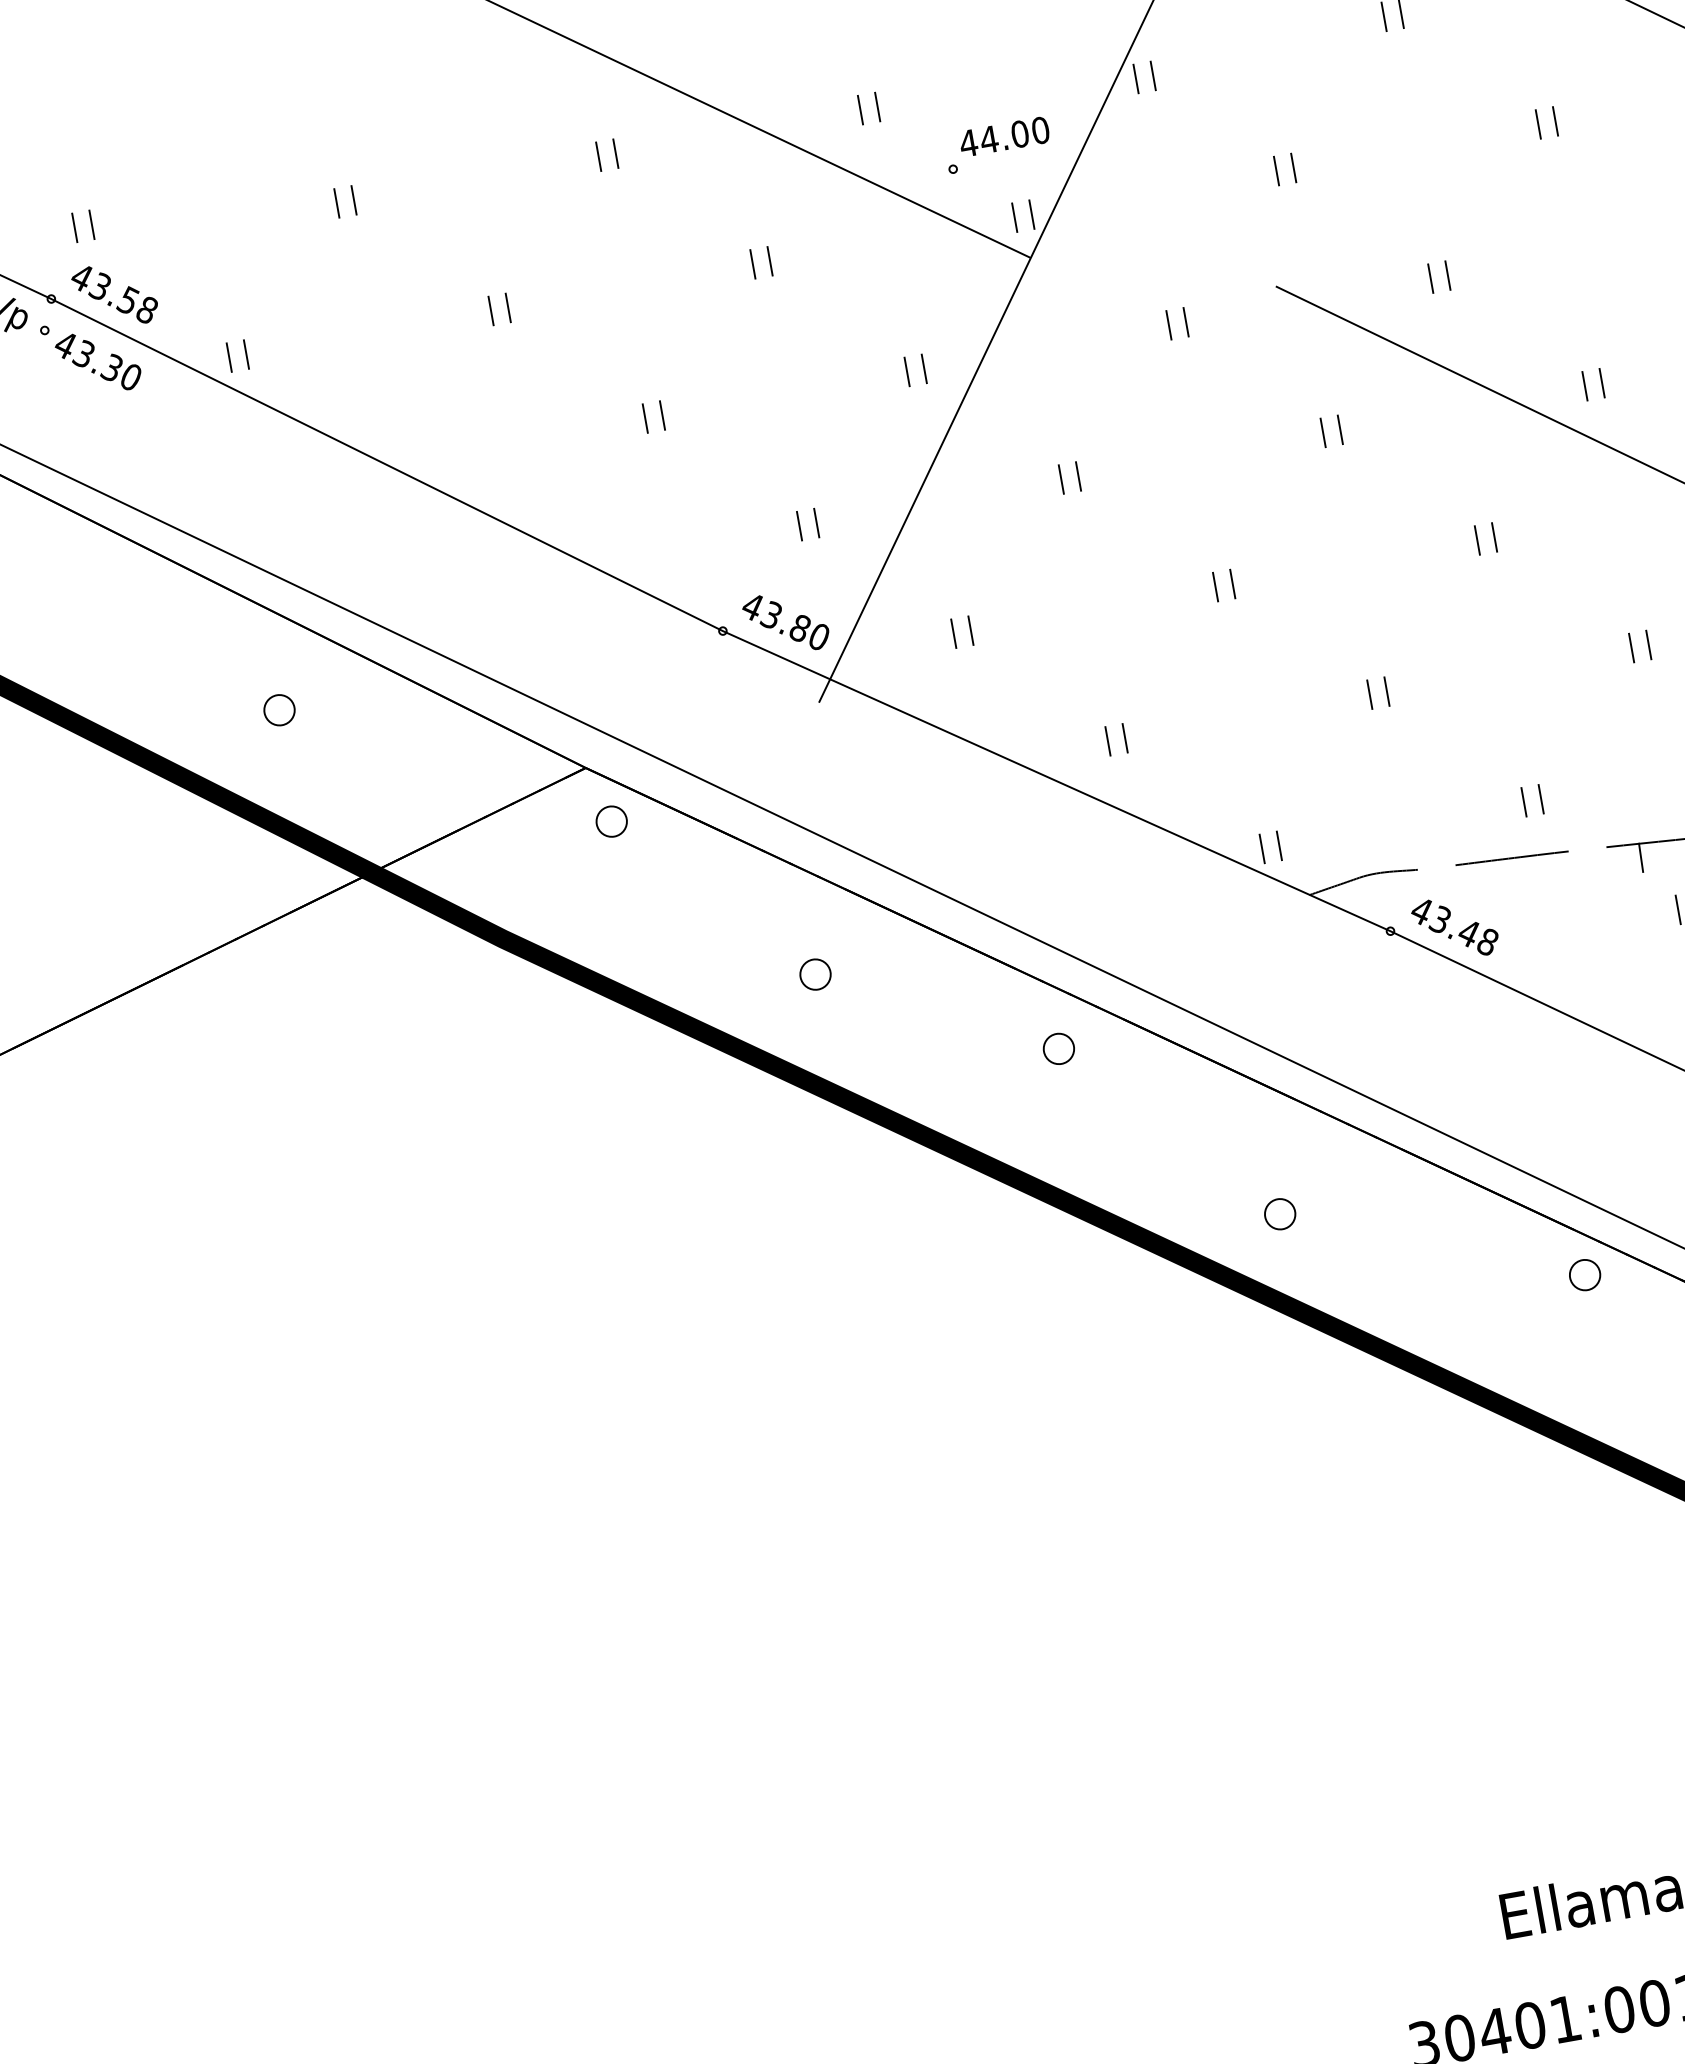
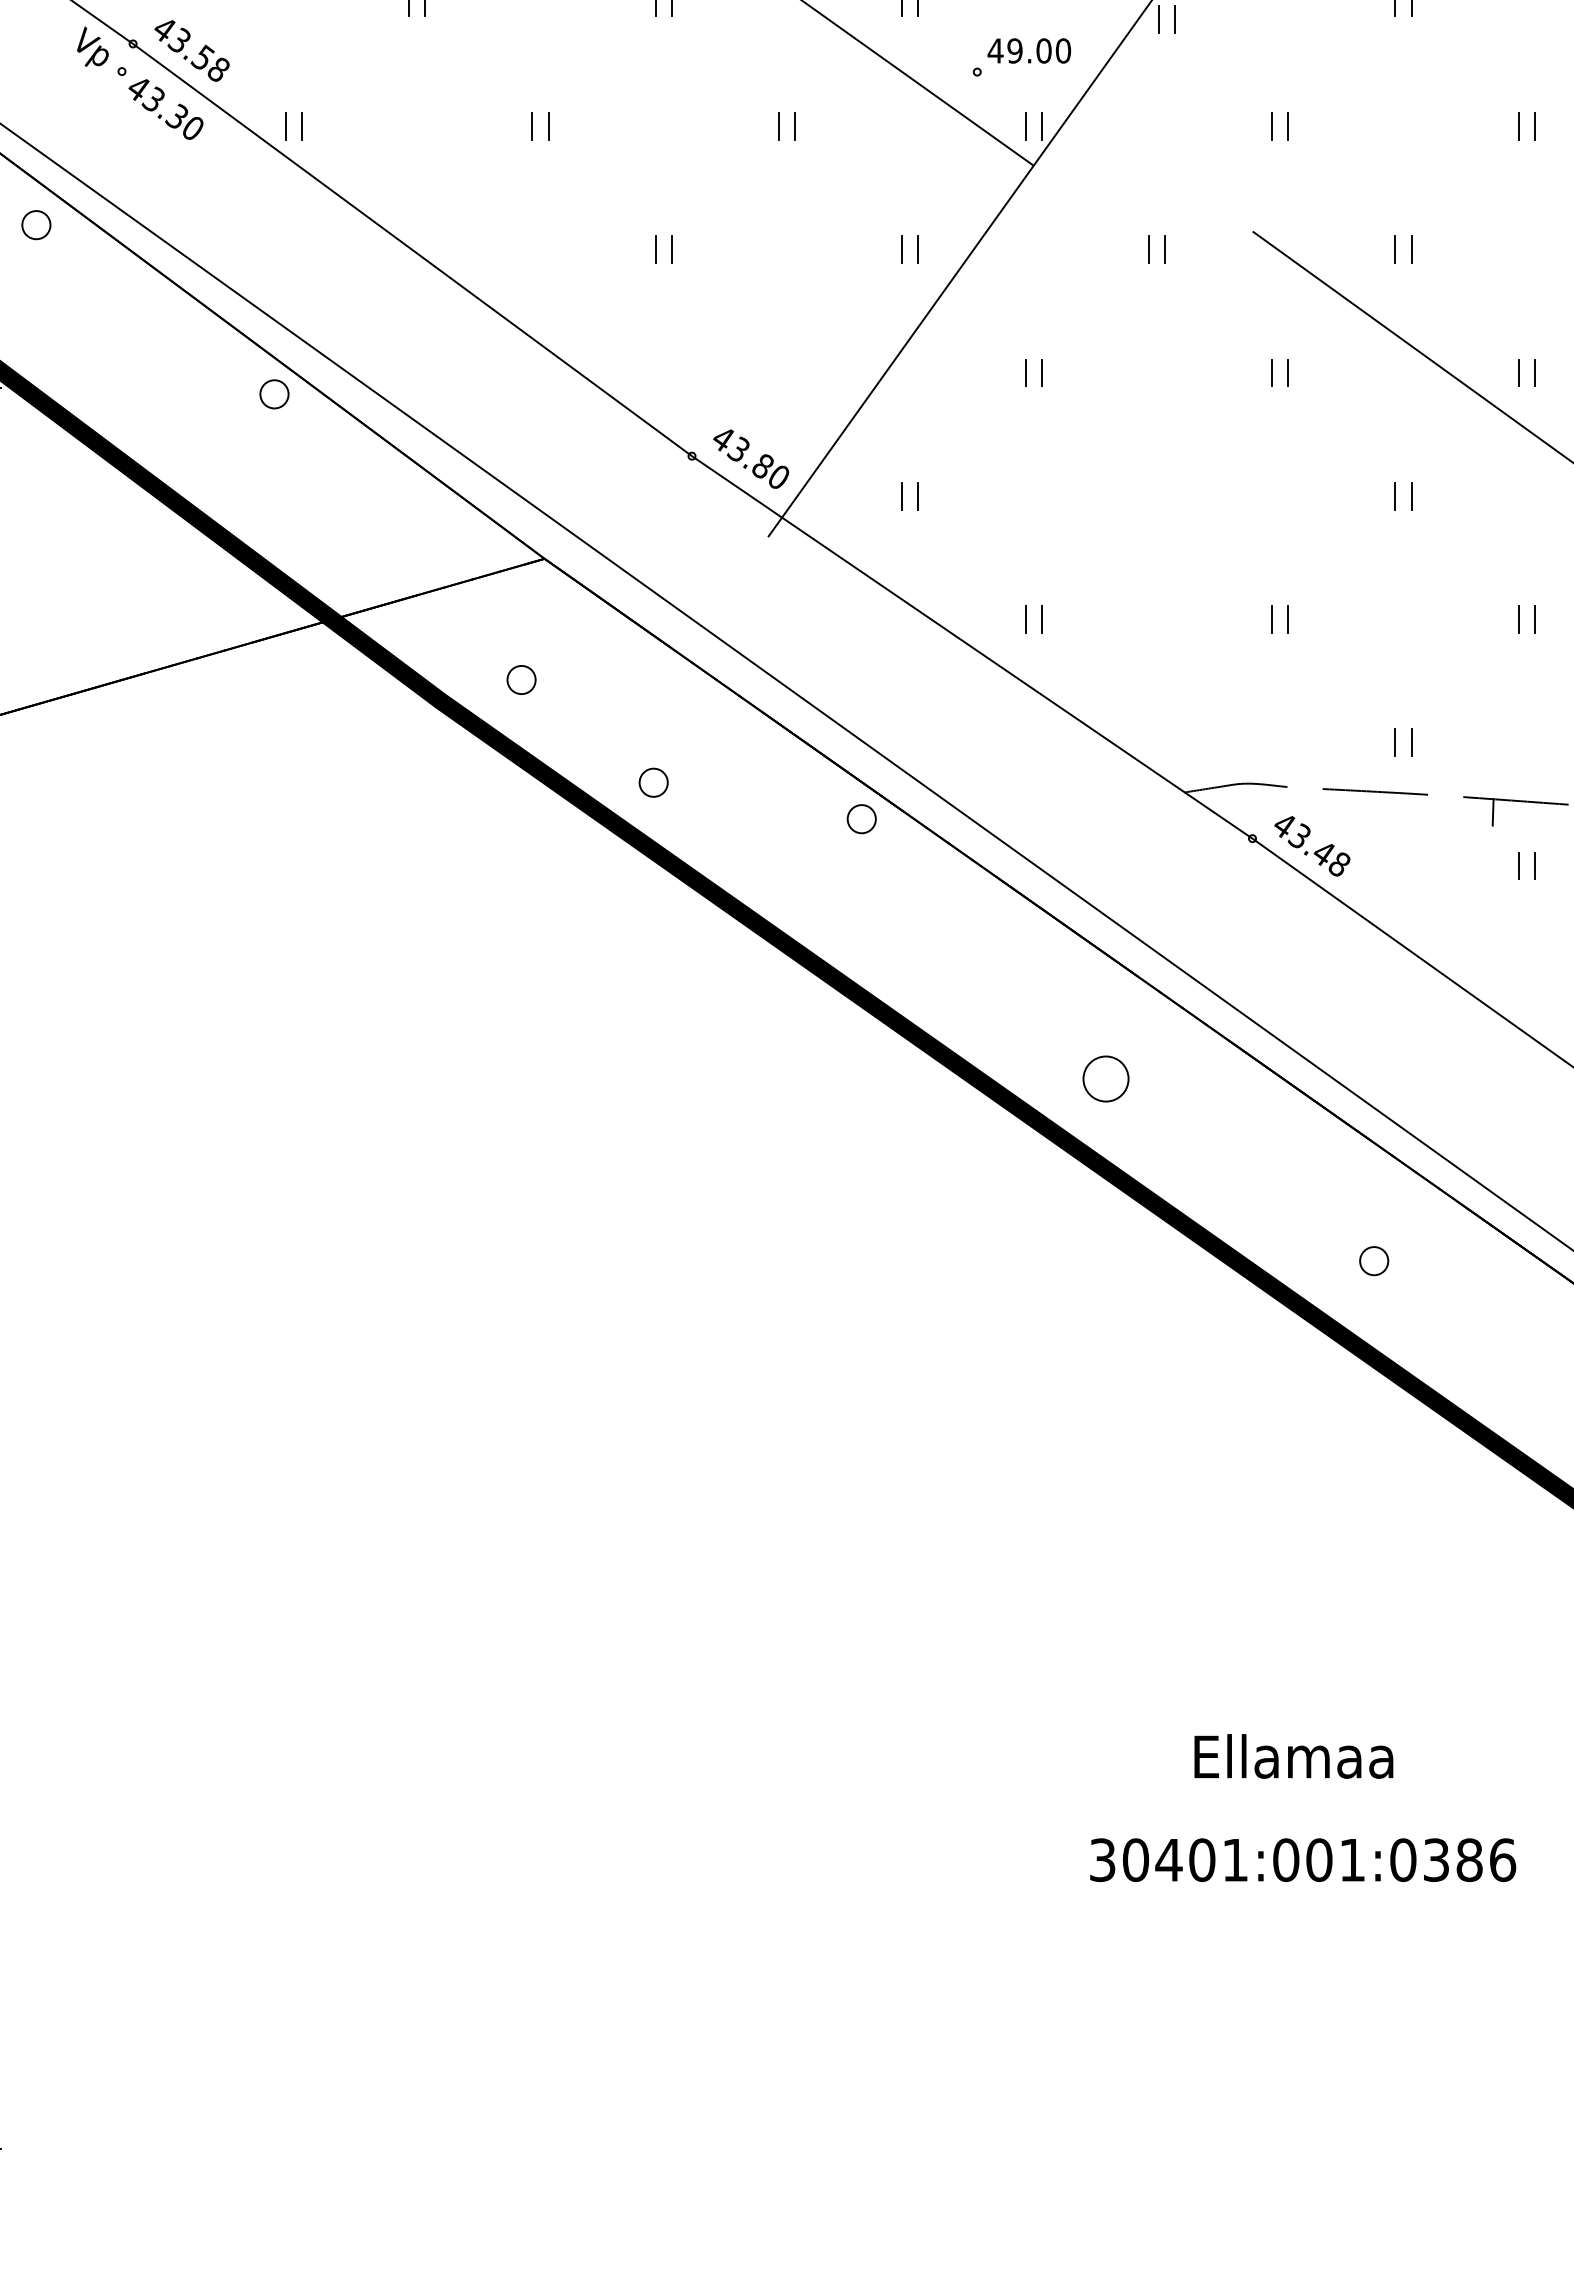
text: (989, 139) -> (1015, 50), 44.00 -> 49.00
part: (799, 525) -> (779, 372), removed
part: (1216, 587) -> (1149, 496), removed
part: (279, 710) -> (274, 394), moved
part: (611, 821) -> (521, 679), moved
part: (1262, 848) -> (1149, 742), removed
part: (815, 974) -> (653, 782), moved
part: (1058, 1049) -> (861, 819), moved
part: (1279, 1213) -> (1105, 1078), size x1.6
part: (1585, 1275) -> (1374, 1261), moved

